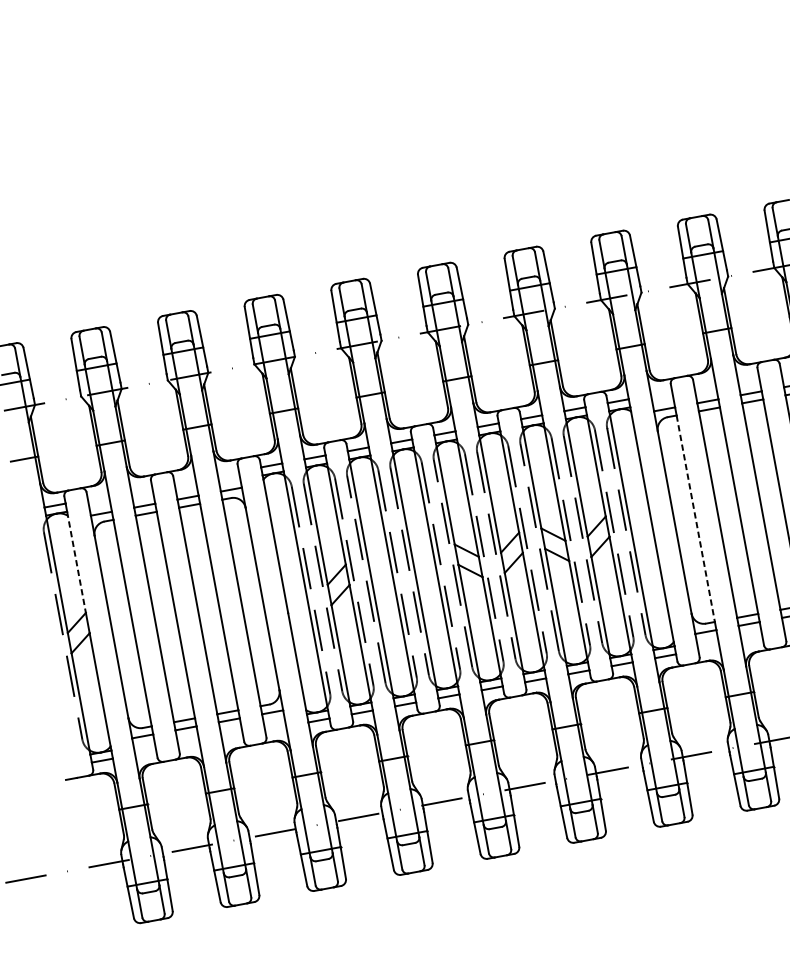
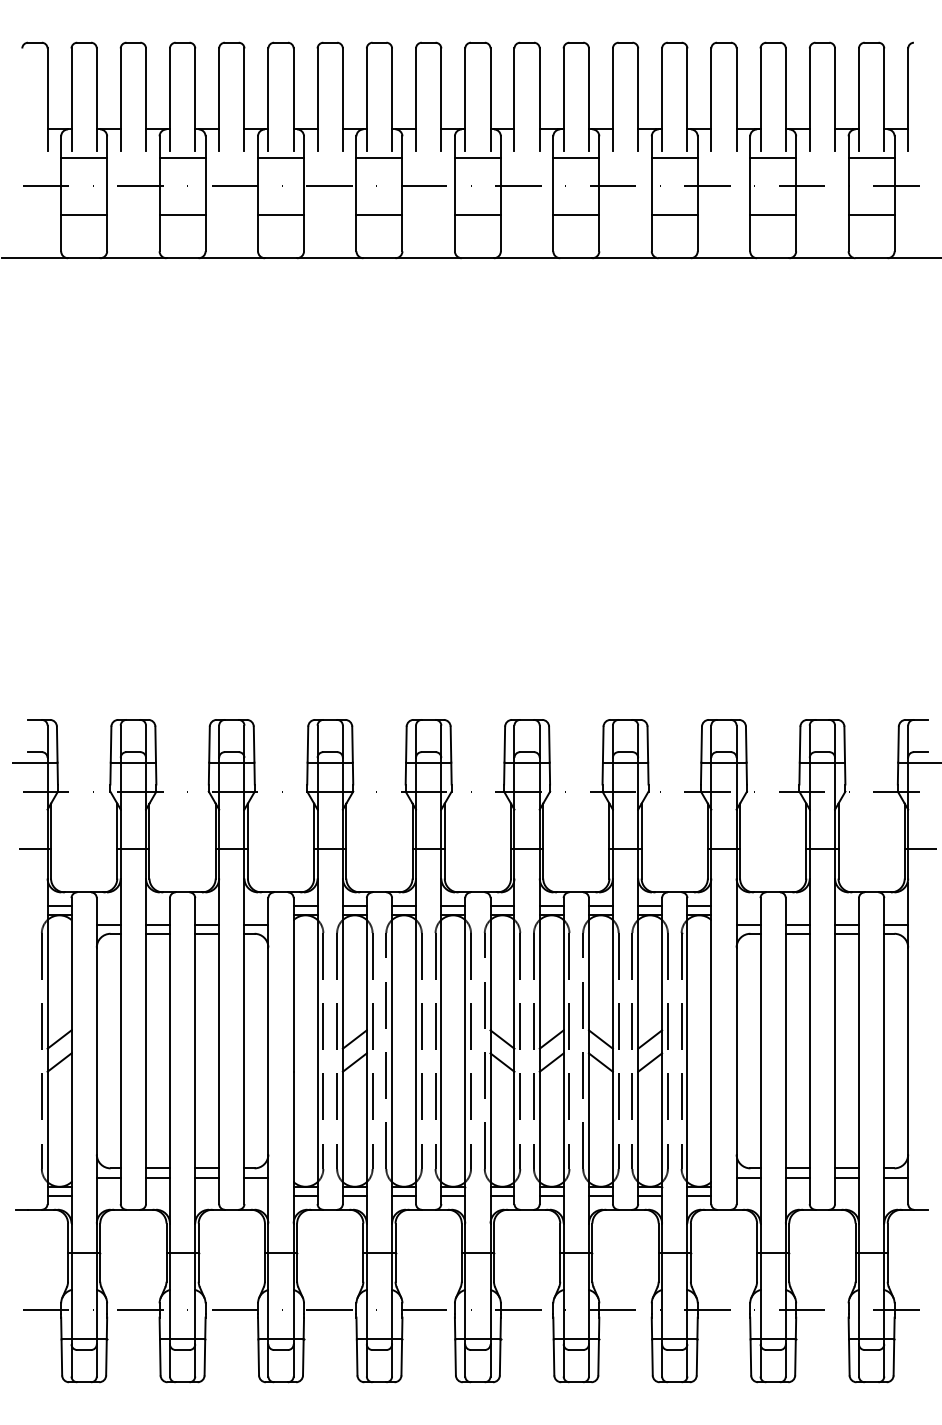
line: (695, 519) -> (760, 1051), dashed -> solid
line: (76, 562) -> (71, 973), dashed -> solid

